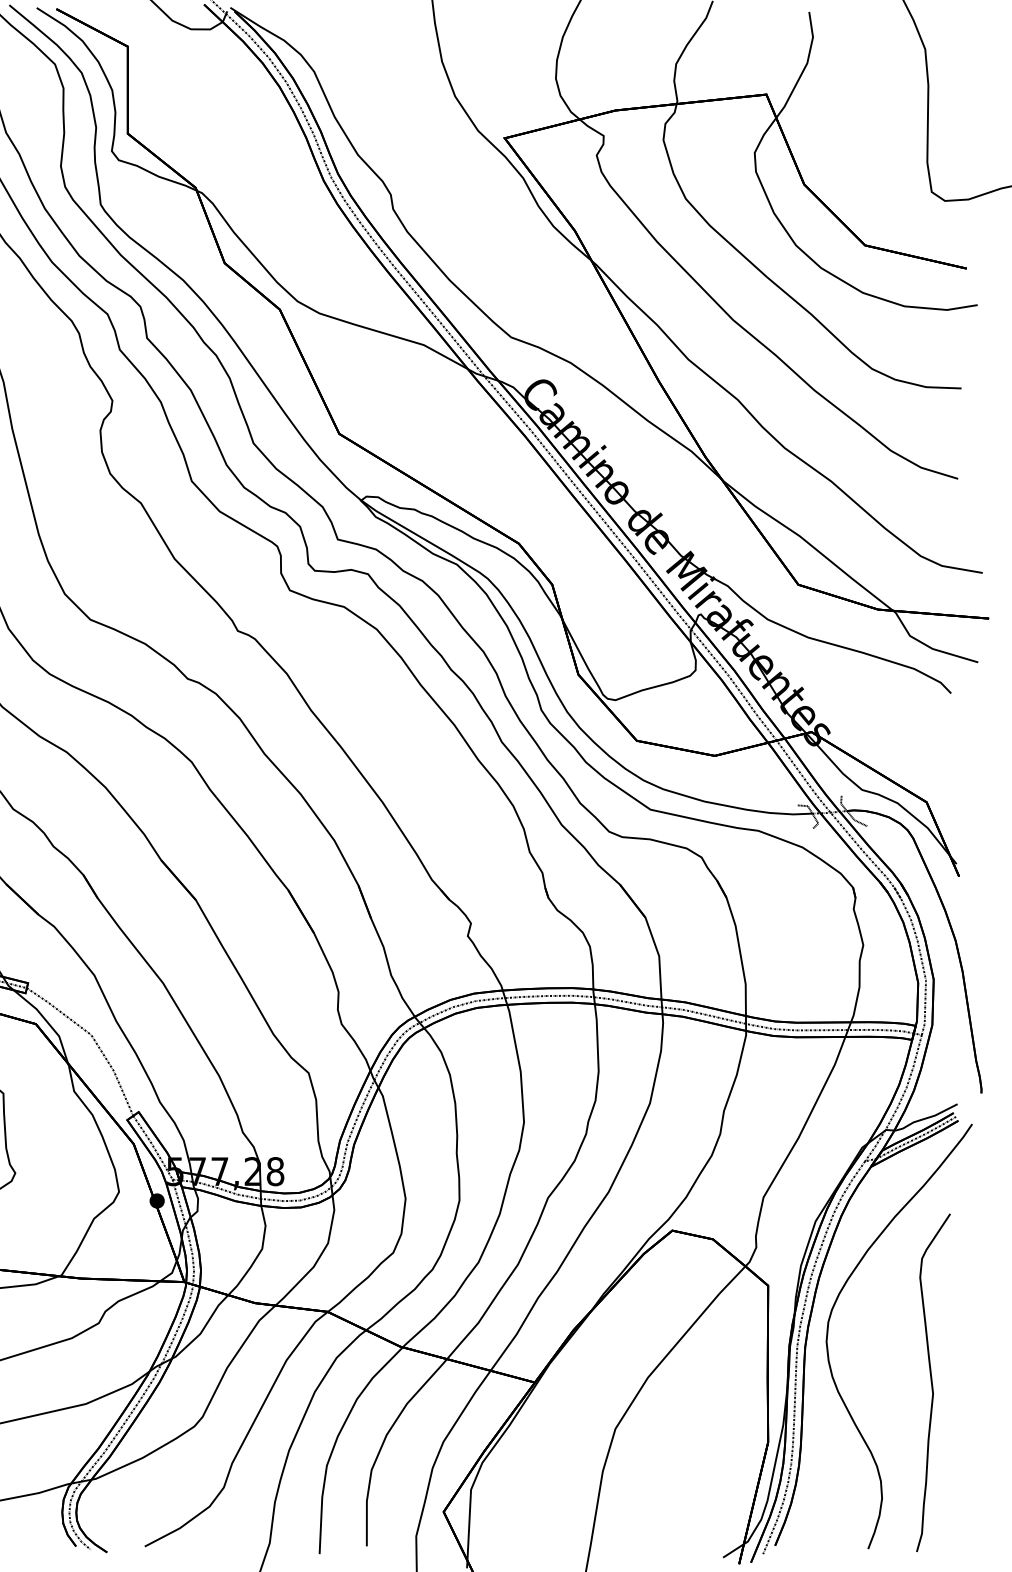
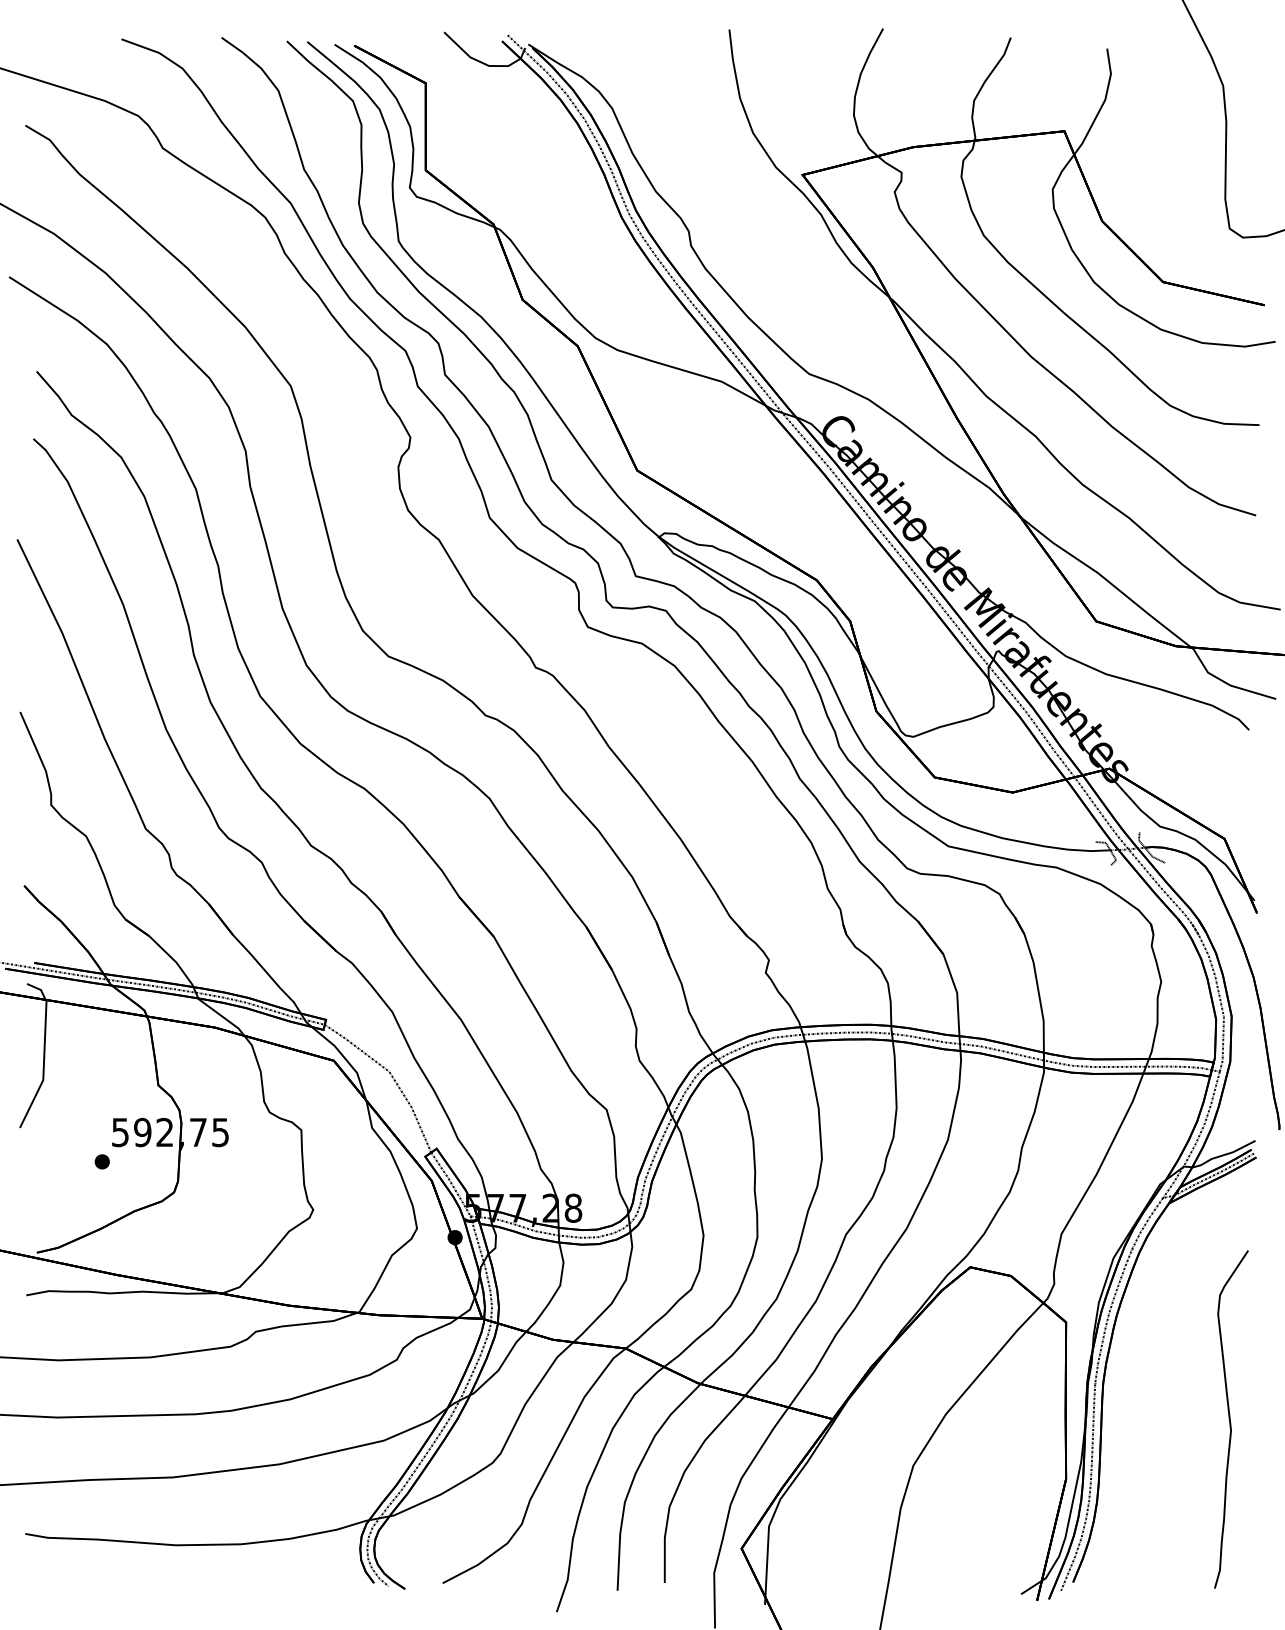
curve: (831, 1315) -> (1129, 1352), removed

